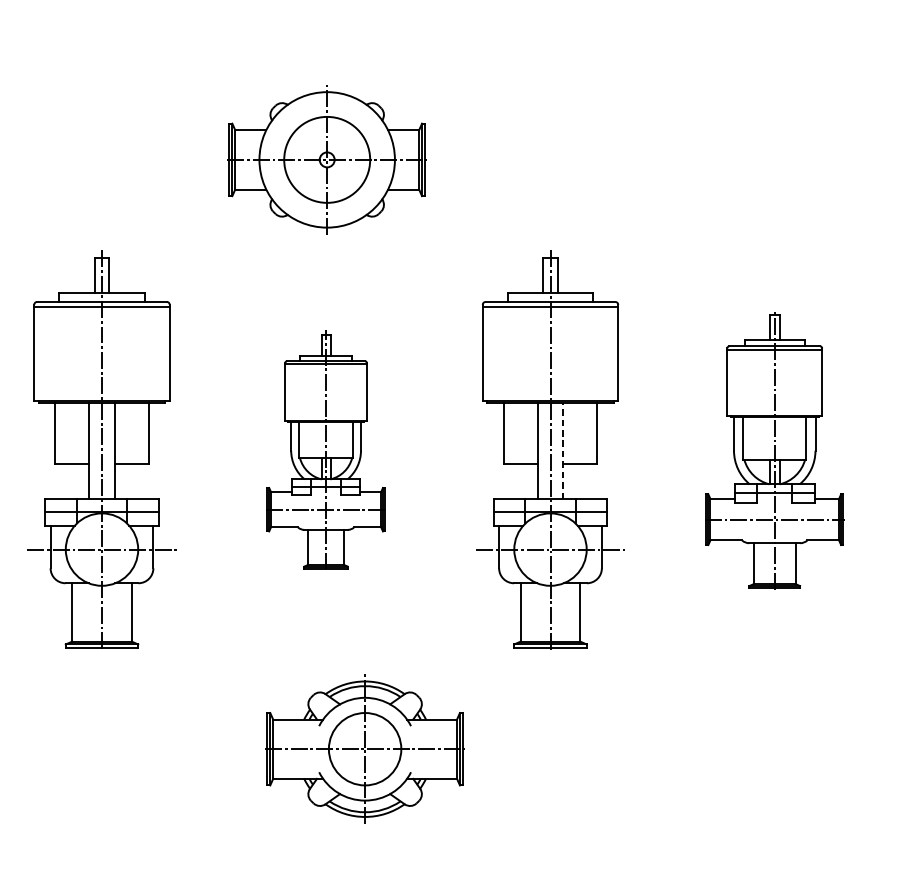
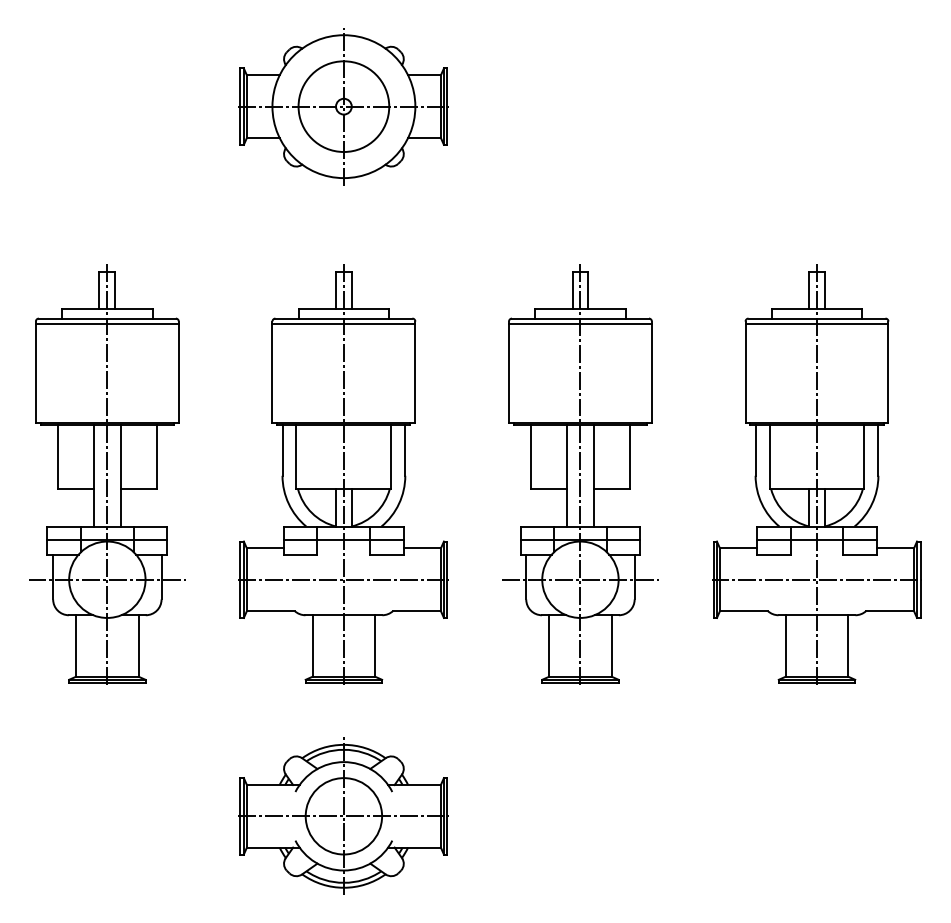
part: (326, 159) -> (343, 106), moved
part: (325, 449) -> (343, 474), size x1.67
part: (774, 449) -> (816, 474), size x1.43
line: (562, 450) -> (593, 475), dashed -> solid
part: (364, 748) -> (343, 815), moved

